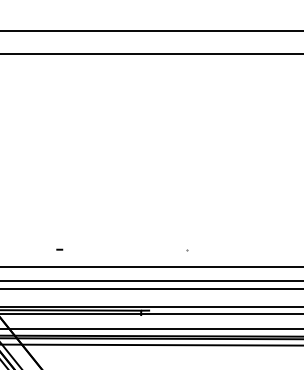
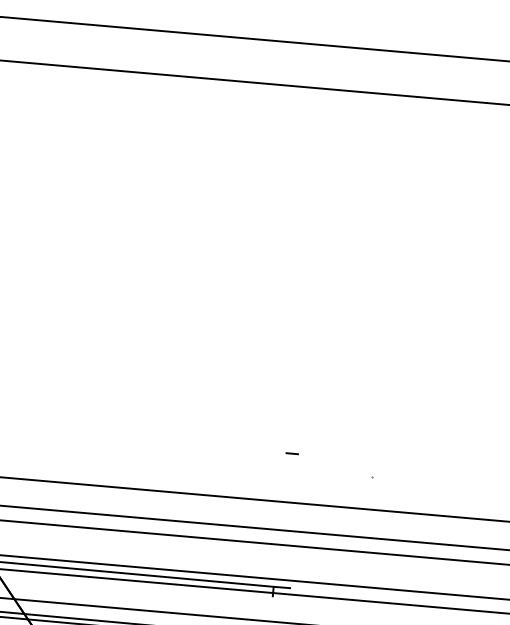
curve: (59, 249) -> (291, 453), moved

